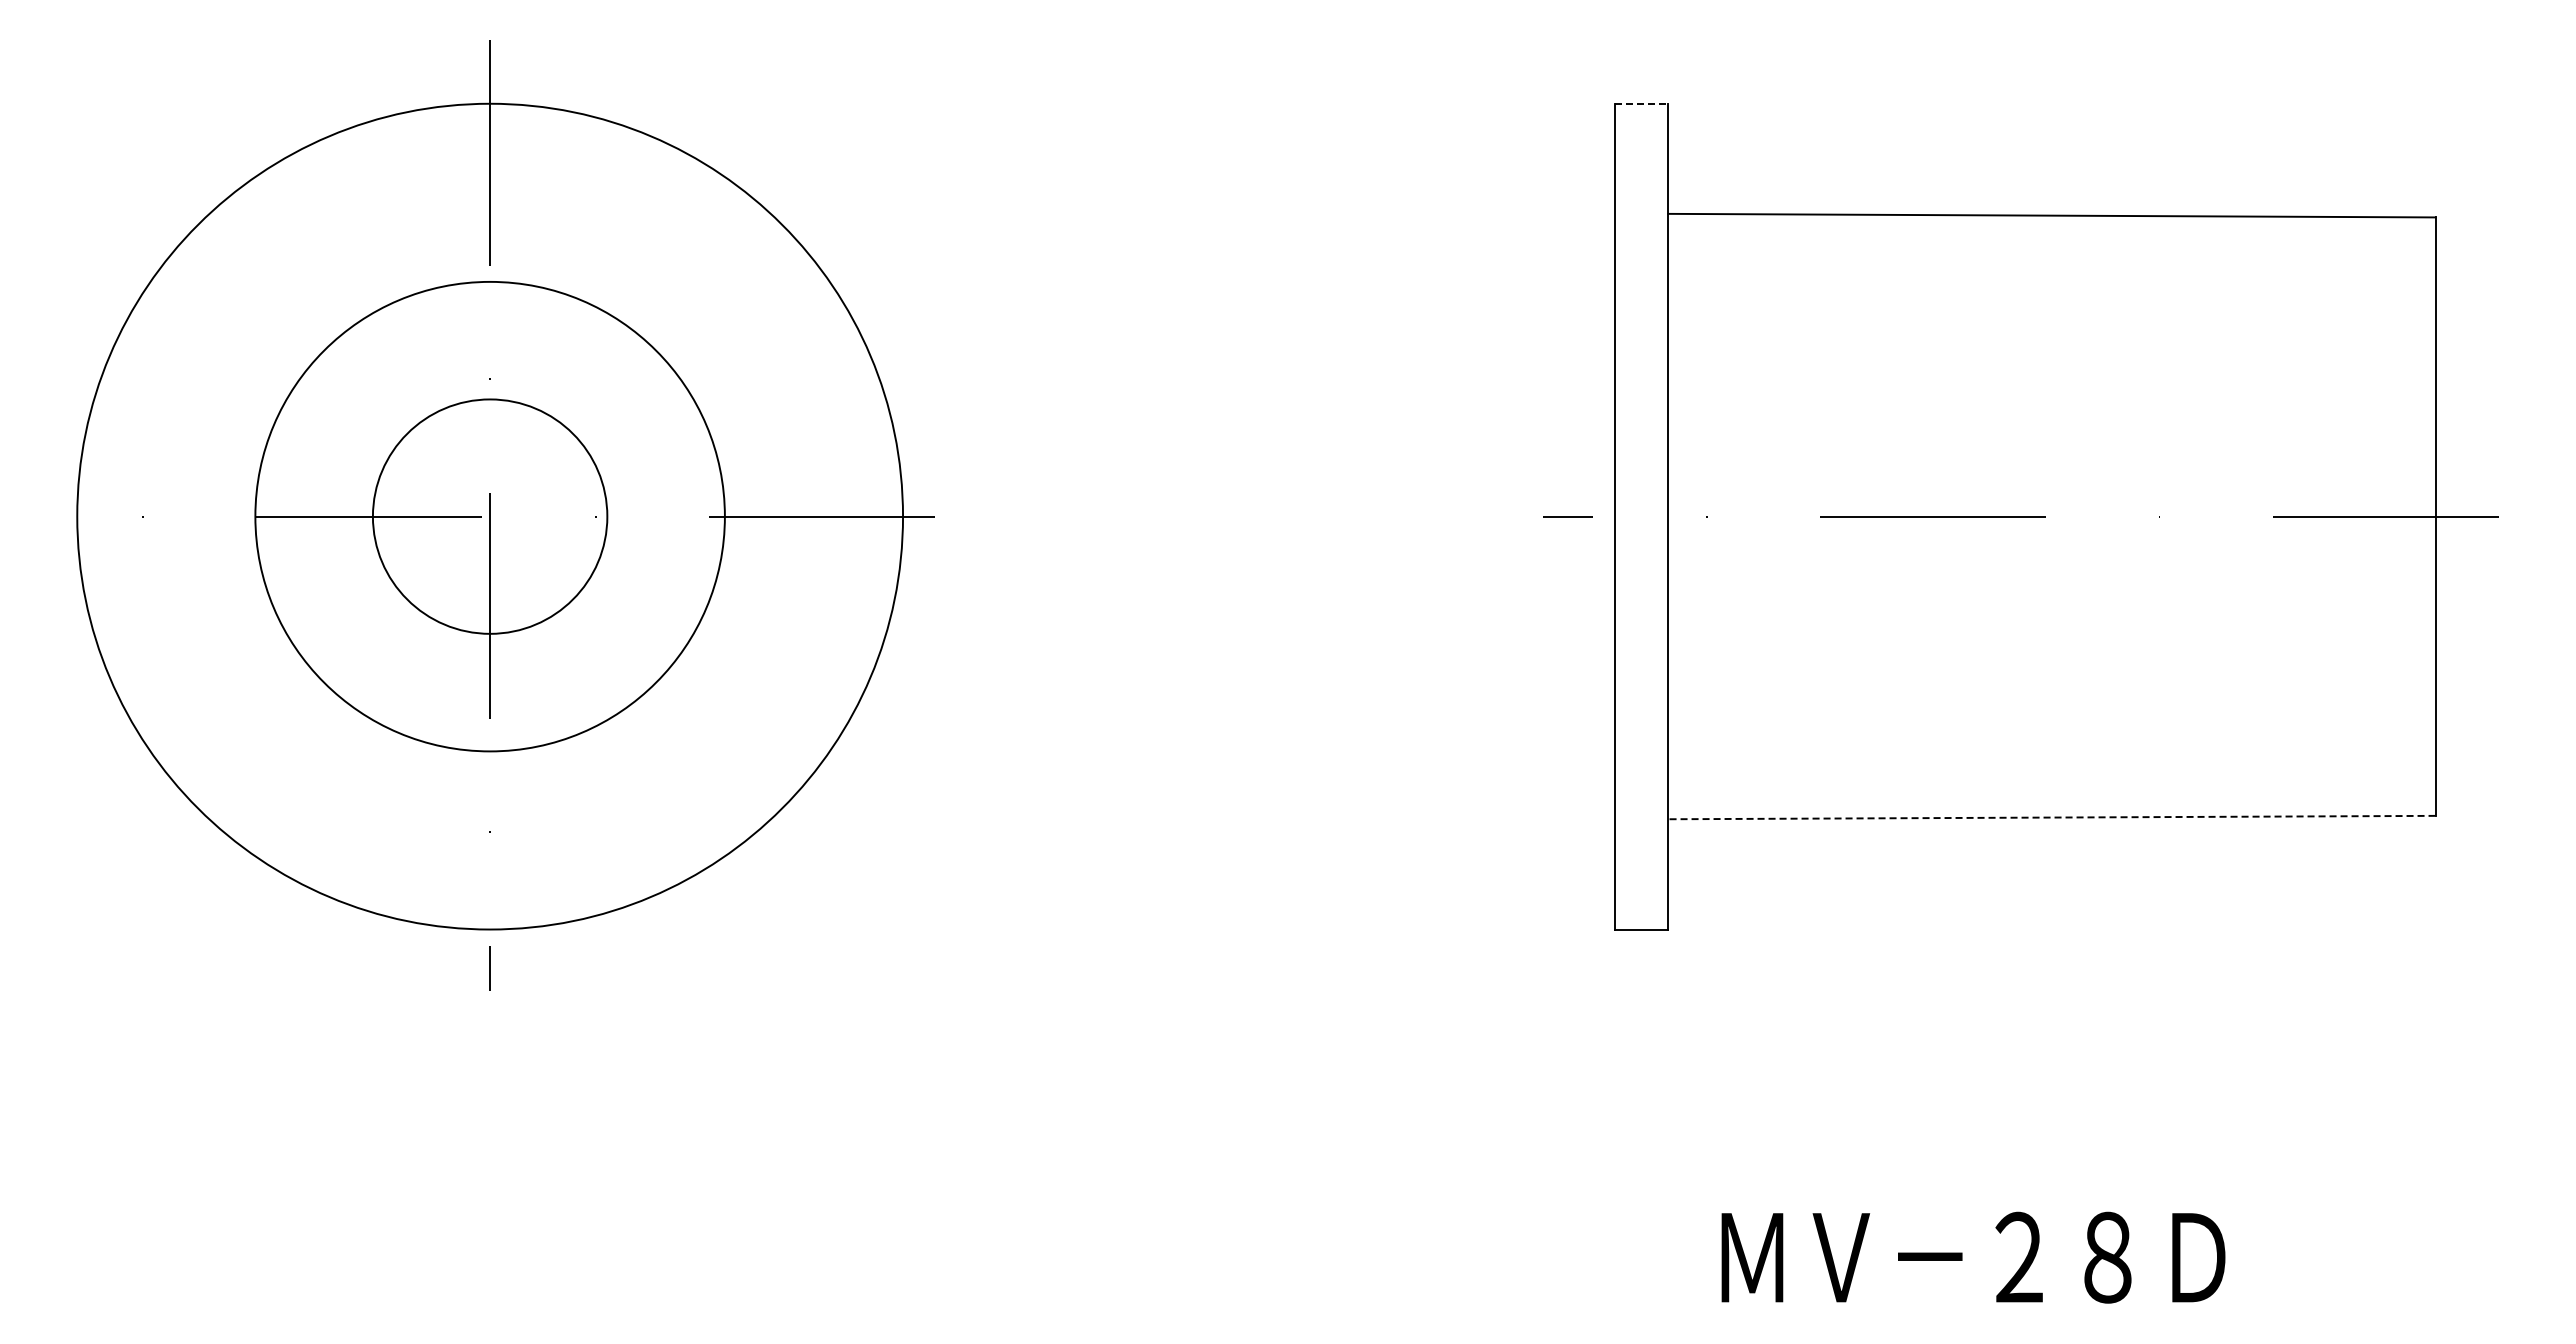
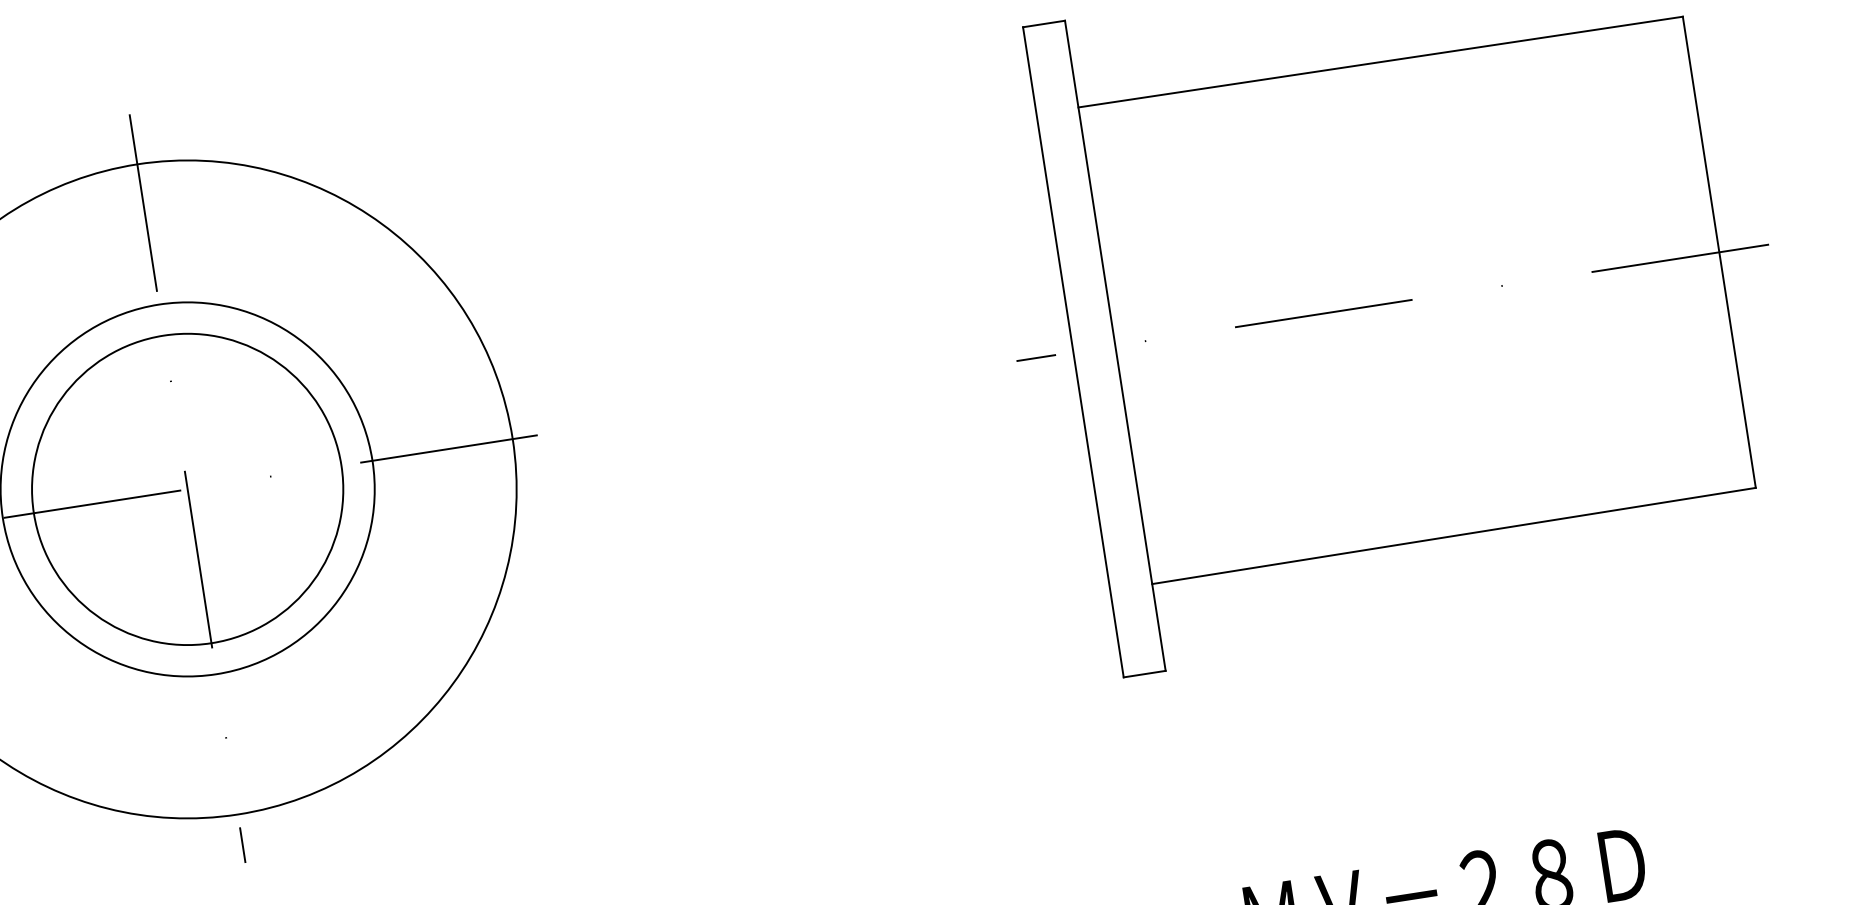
line: (1641, 103) -> (1043, 23), dashed -> solid
circle: (489, 516) -> (187, 489), size x1.67
line: (2051, 817) -> (1453, 535), dashed -> solid

